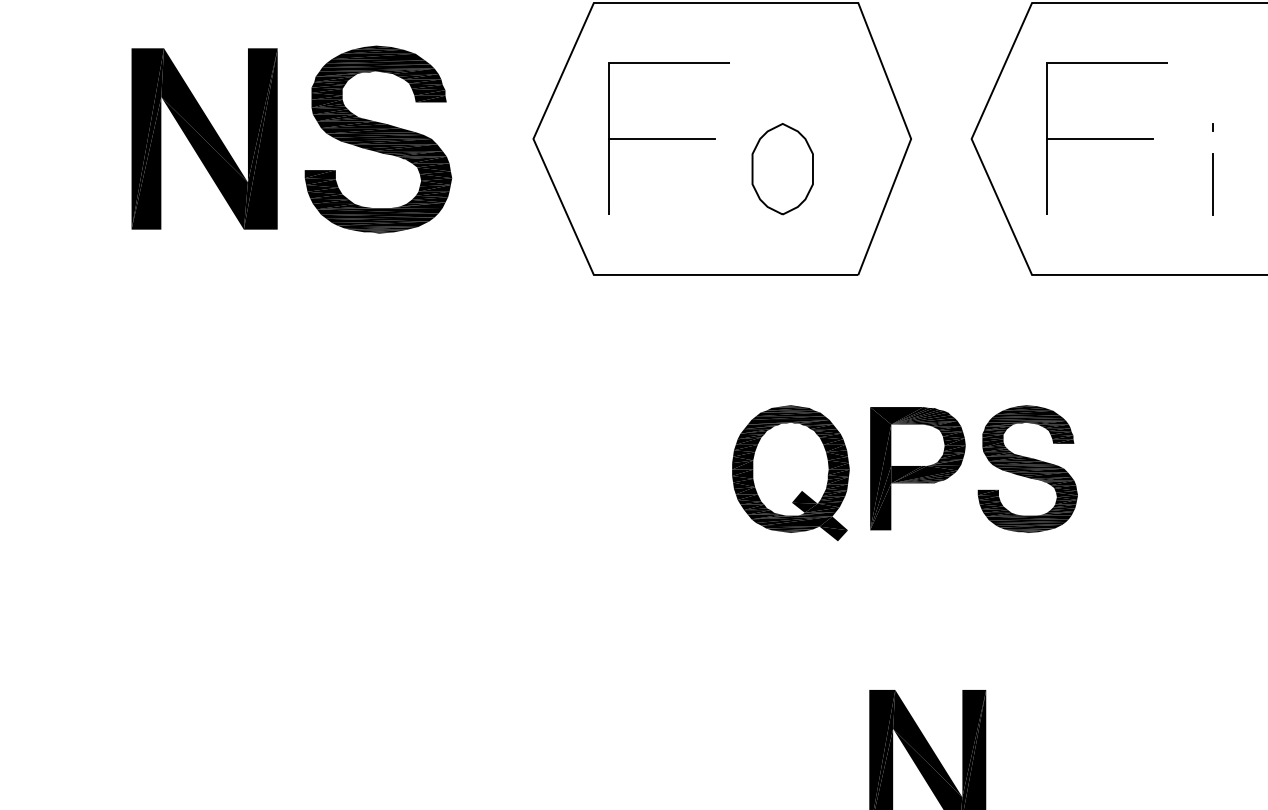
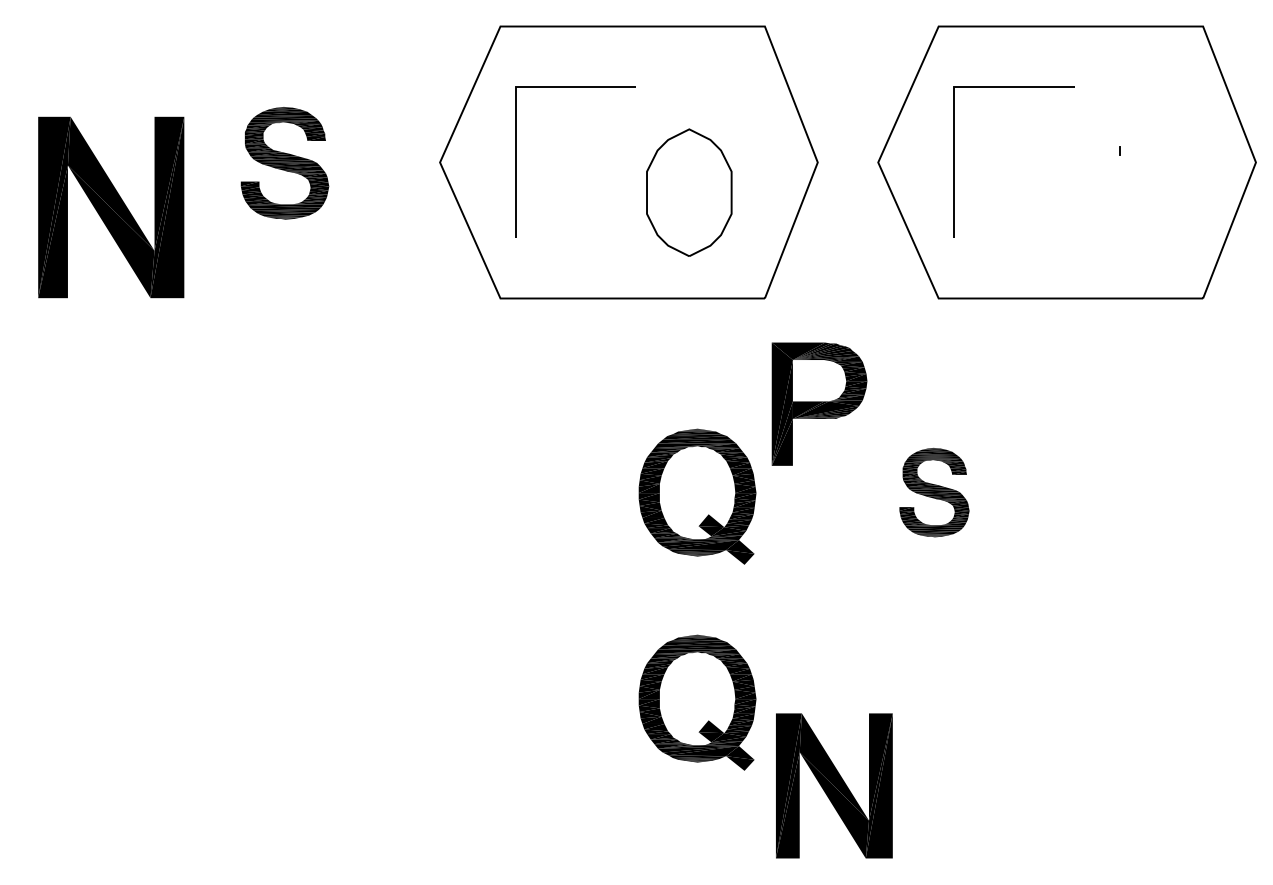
part: (204, 138) -> (111, 207), moved
line: (661, 138) -> (568, 162), removed
line: (1099, 138) -> (1006, 162), removed
part: (377, 139) -> (284, 163), size x0.6
part: (782, 168) -> (689, 192), size x1.4
line: (1212, 183) -> (1119, 207), removed
part: (917, 467) -> (819, 403), moved
part: (1027, 468) -> (934, 492), size x0.7
part: (790, 678) -> (697, 702), added

